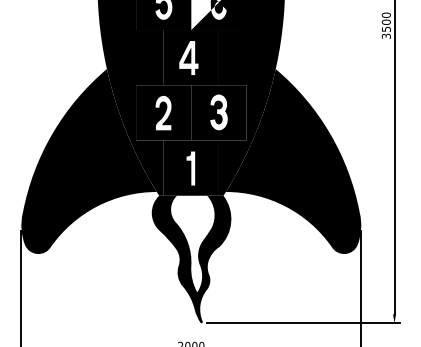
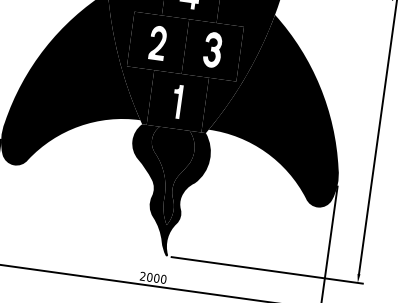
fill: (192, 243) -> (168, 176), added

